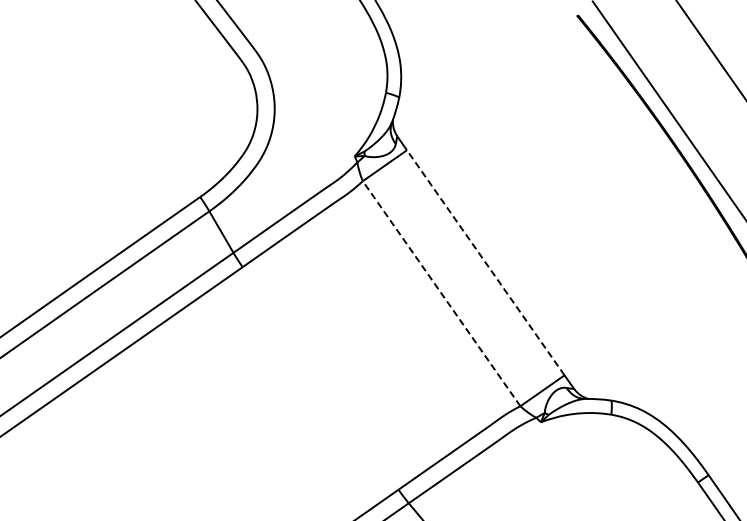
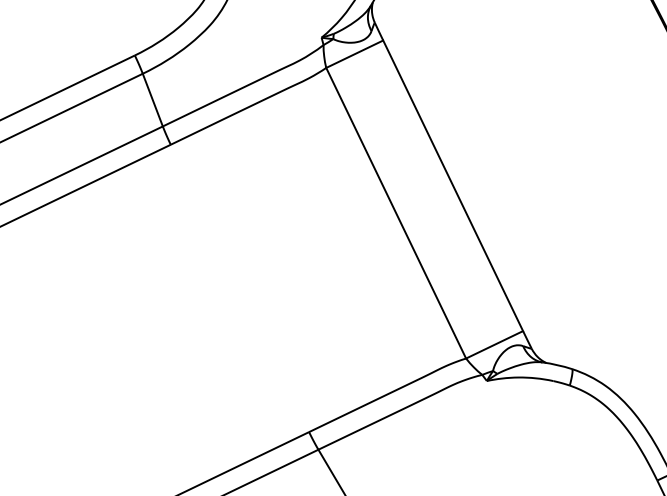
line: (485, 262) -> (452, 185), dashed -> solid
line: (441, 293) -> (396, 212), dashed -> solid

